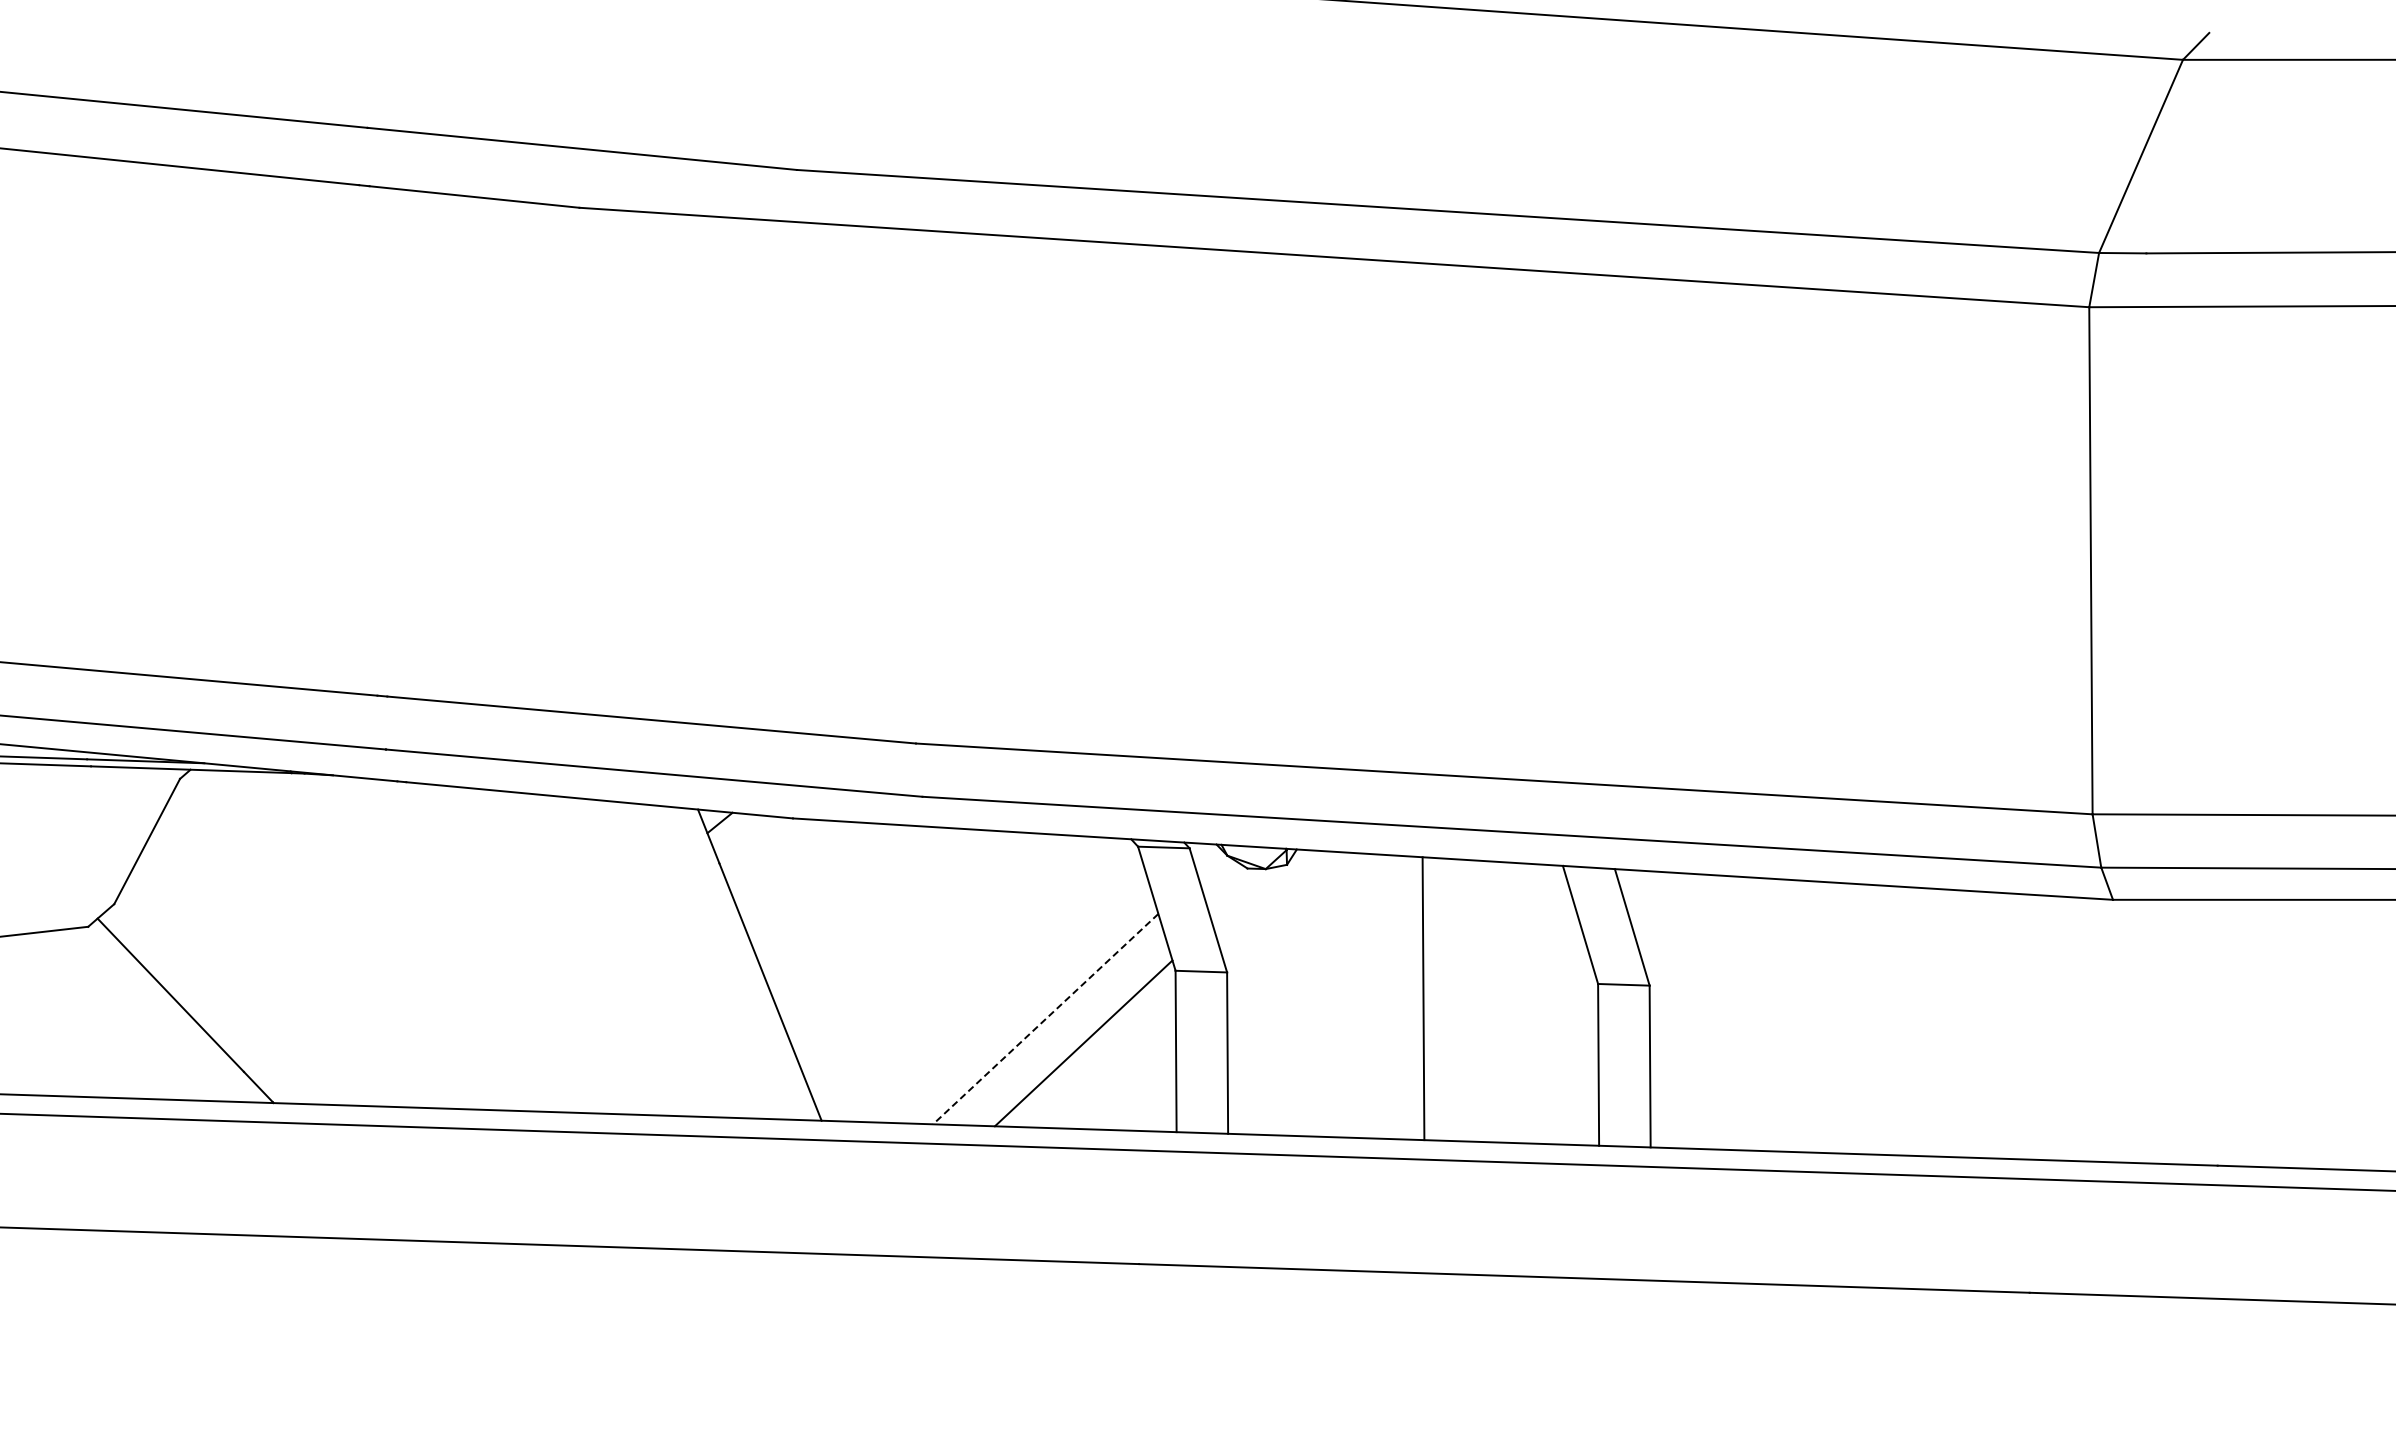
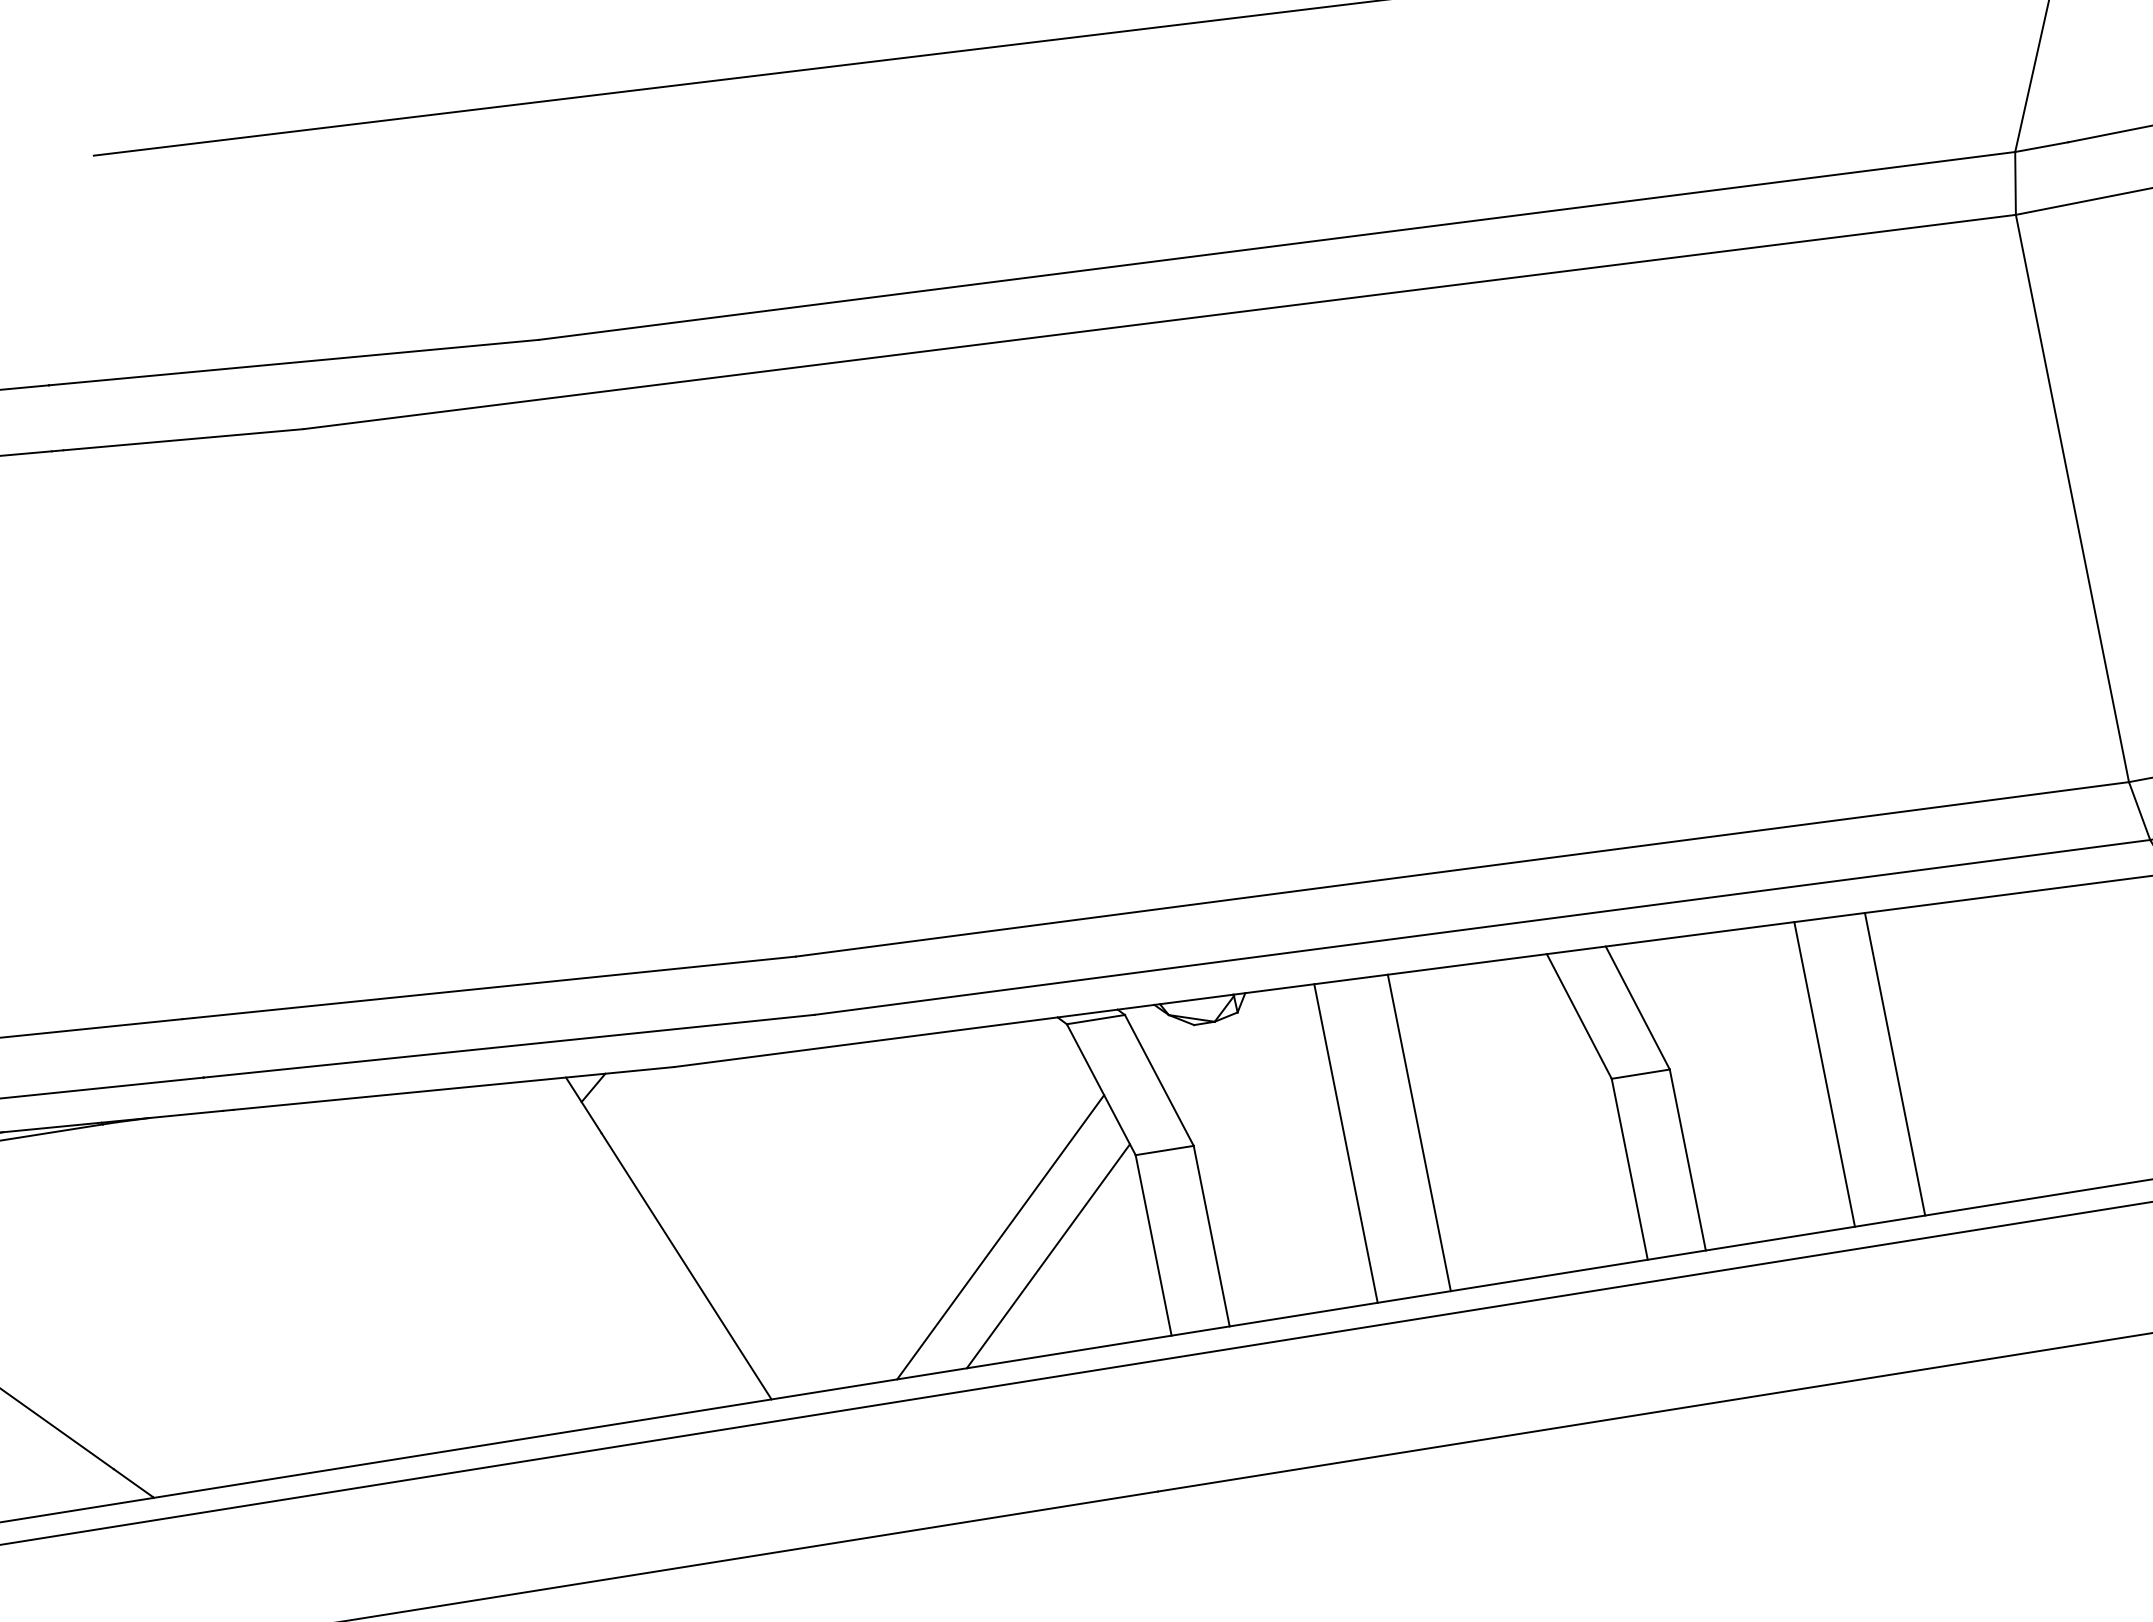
line: (1358, 995) -> (1345, 1143), added
line: (1781, 1015) -> (1823, 1074), added
line: (1844, 1018) -> (1895, 1064), added
line: (1045, 1019) -> (1000, 1237), dashed -> solid

